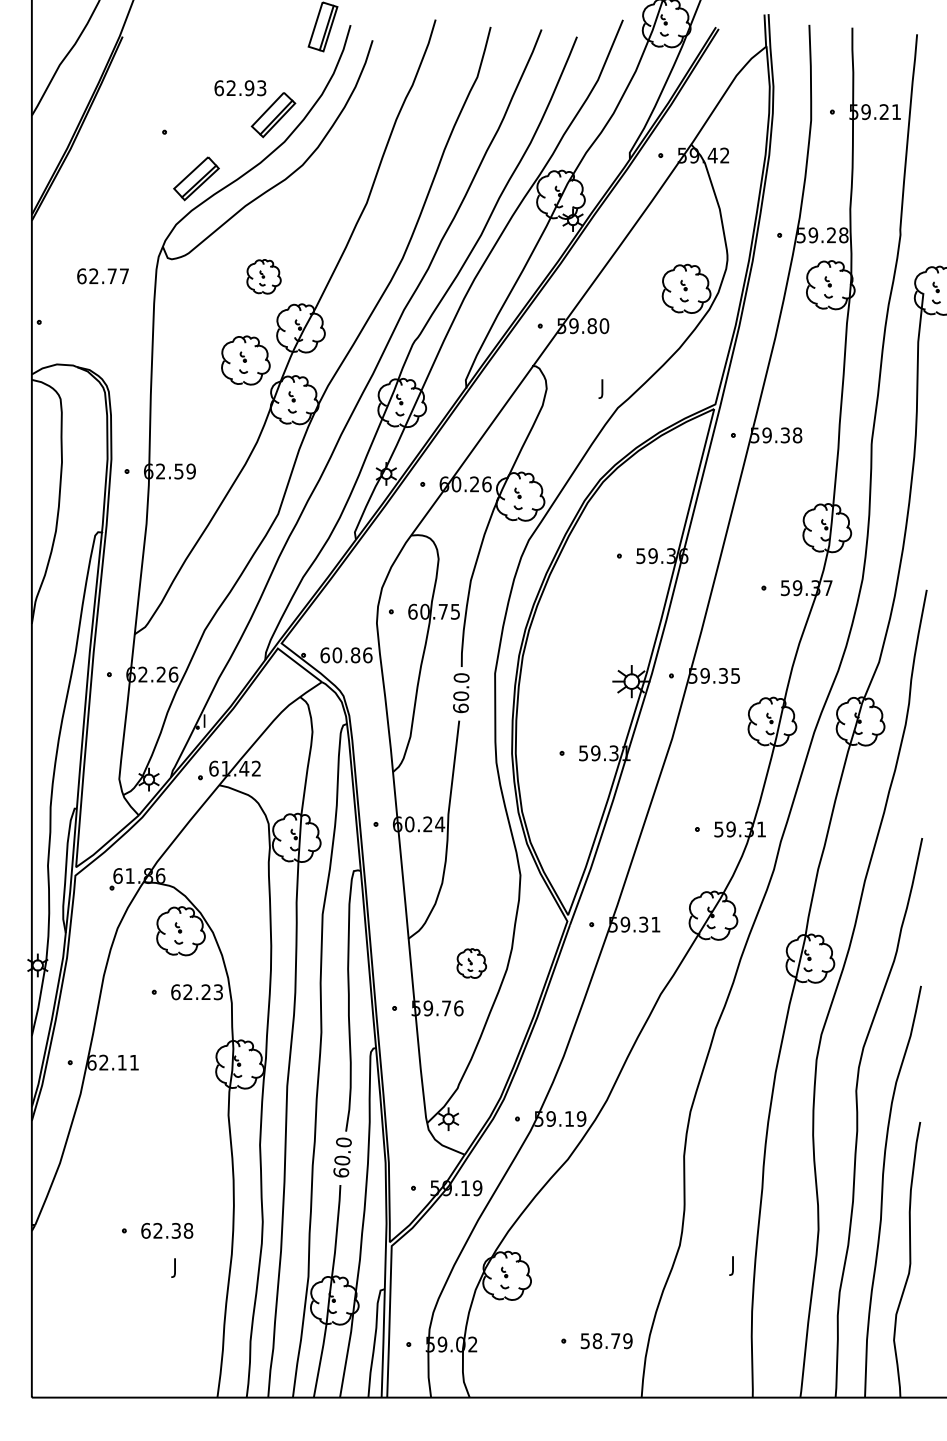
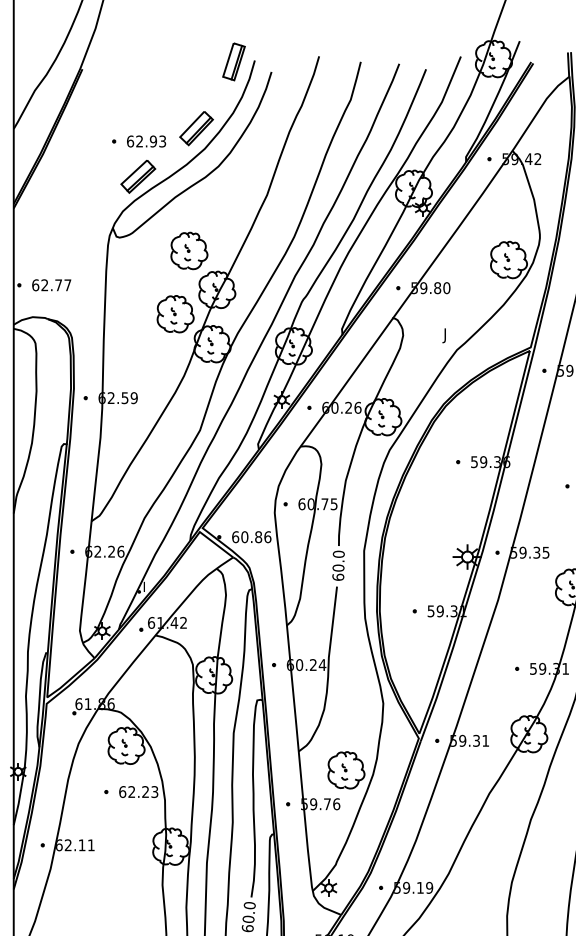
text: (240, 88) -> (146, 141), moved
text: (102, 276) -> (51, 285), moved
part: (263, 276) -> (188, 250), size x1.43
part: (471, 963) -> (346, 770), size x1.67

